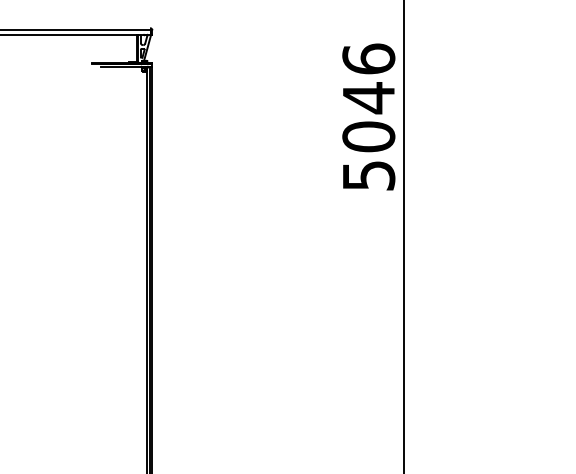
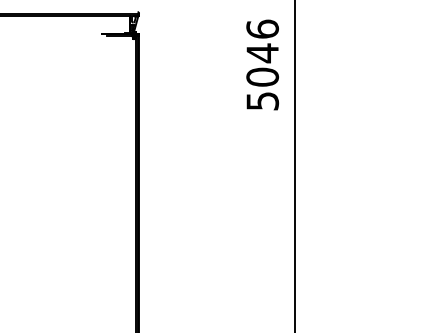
text: (368, 116) -> (262, 64), moved

